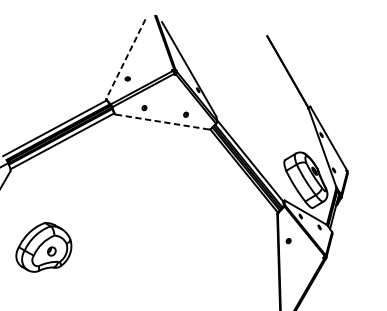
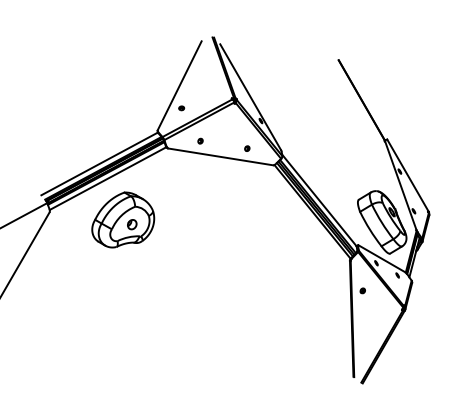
line: (125, 59) -> (179, 86), dashed -> solid
line: (163, 122) -> (221, 157), dashed -> solid
part: (44, 246) -> (123, 219), moved

